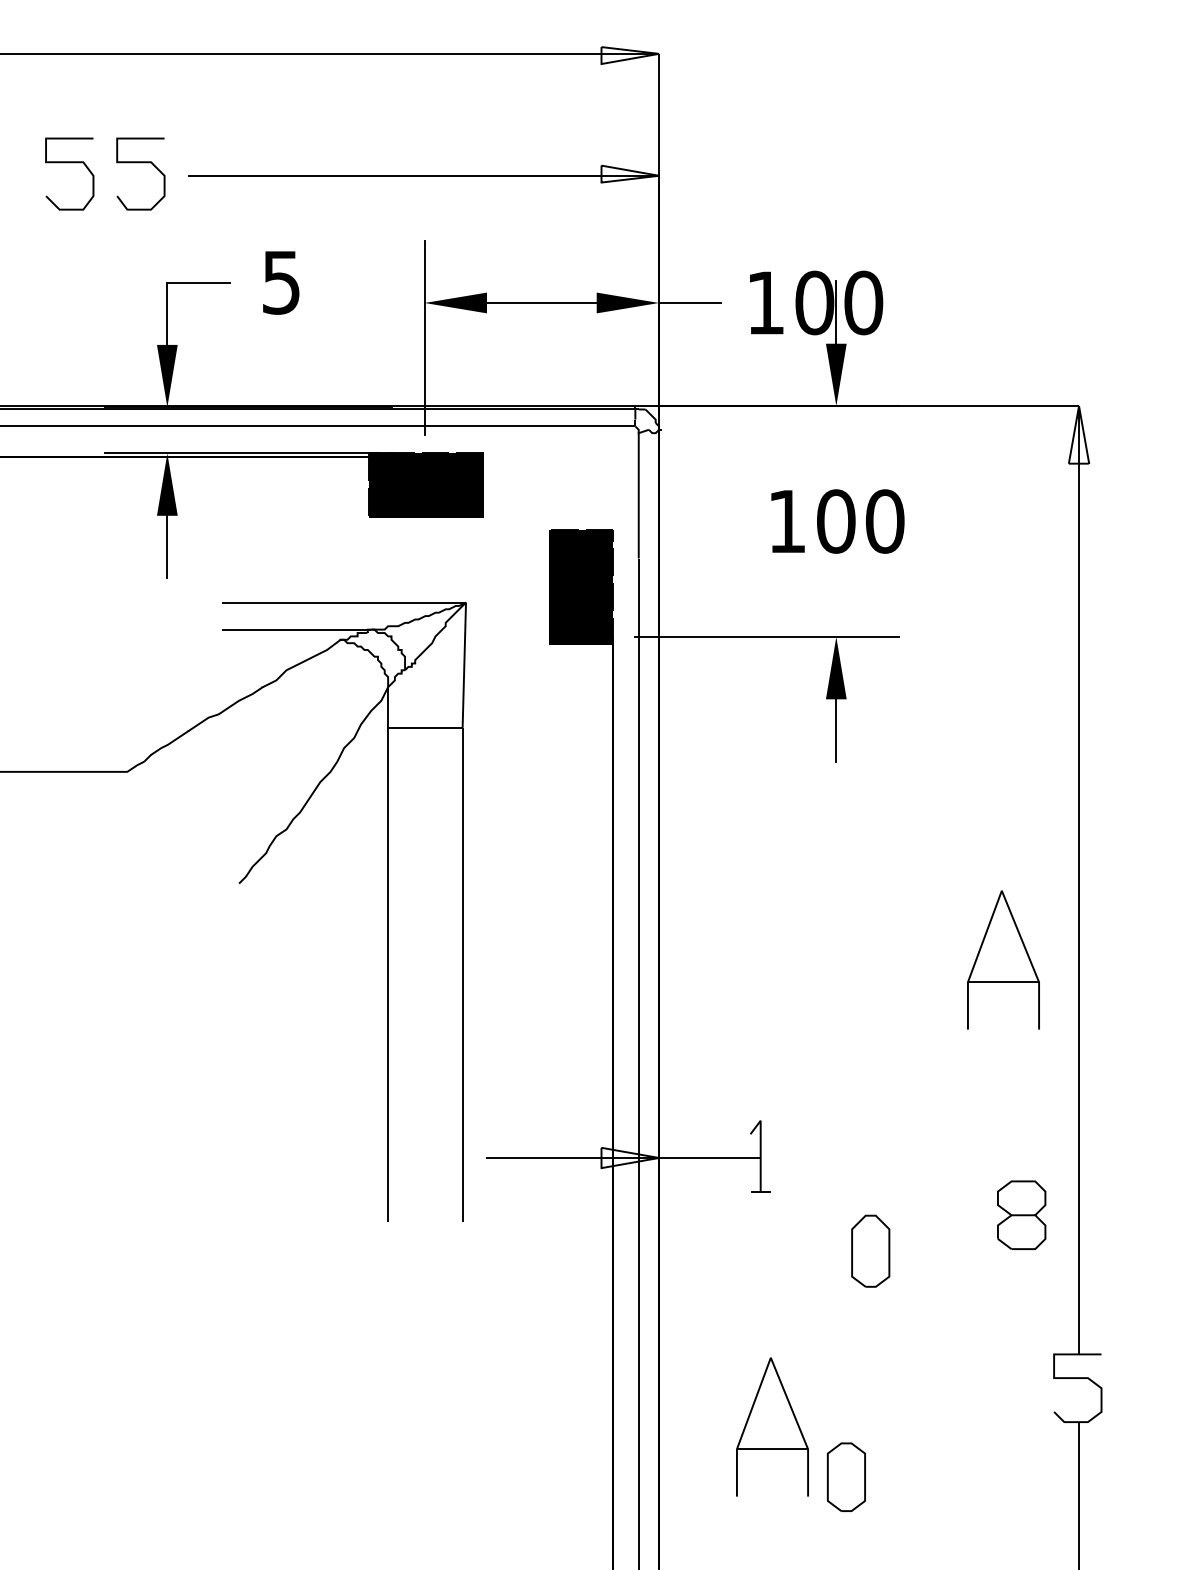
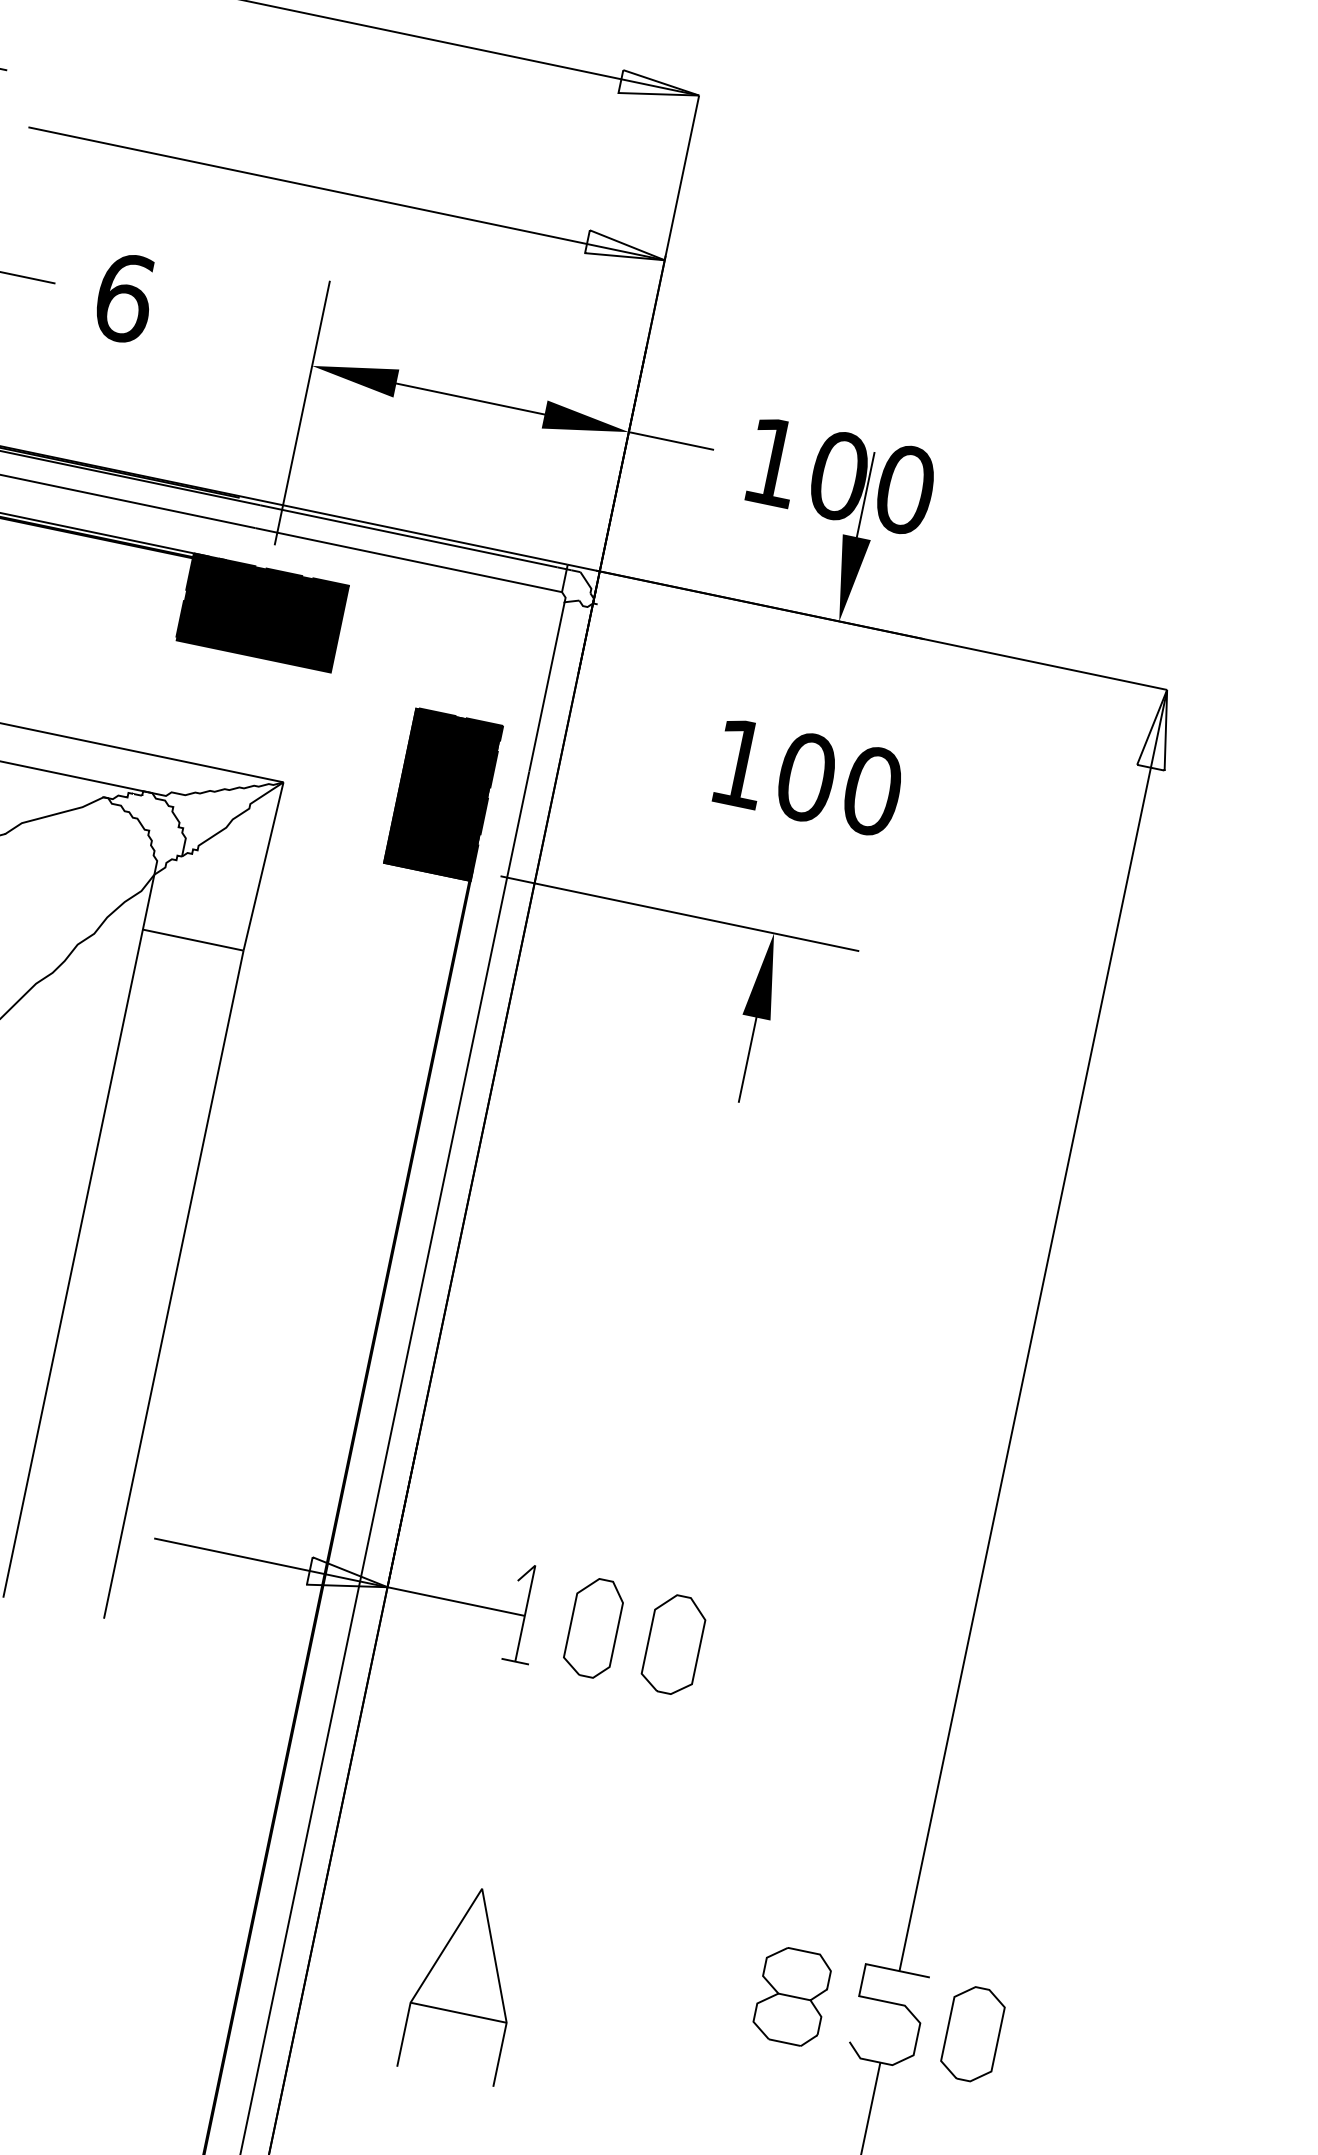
text: (281, 282) -> (124, 297), 5 -> 6
part: (1003, 959) -> (908, 1416), removed
part: (811, 1155) -> (594, 1626), added
part: (1021, 1214) -> (792, 1995), moved
part: (870, 1250) -> (673, 1643), moved
part: (846, 1476) -> (973, 2033), moved

